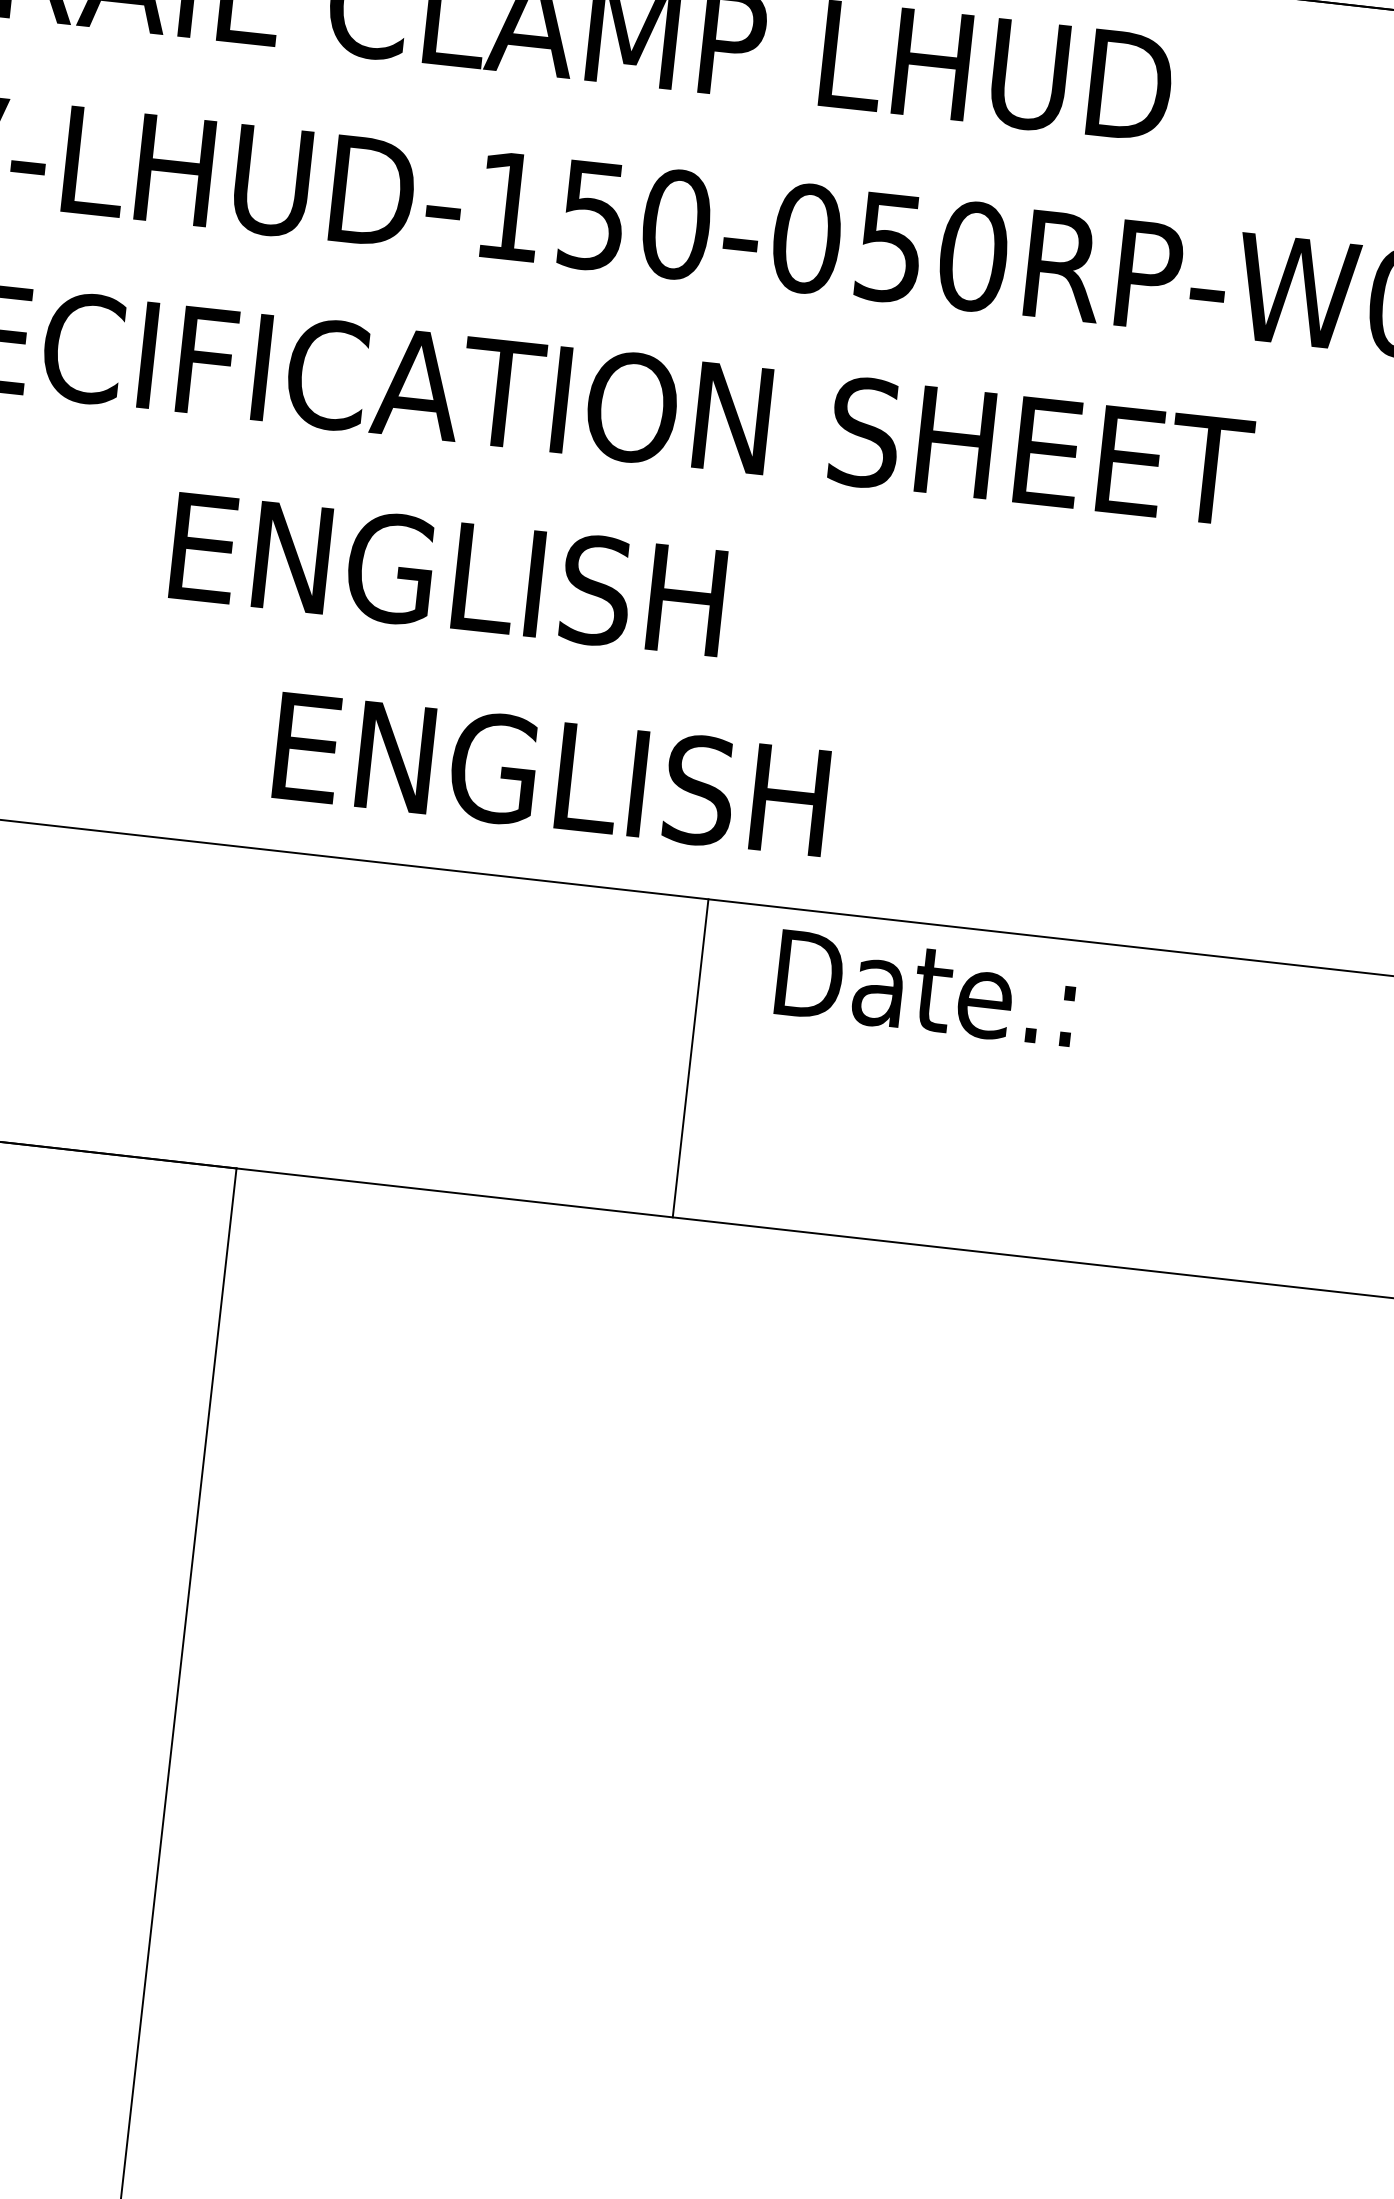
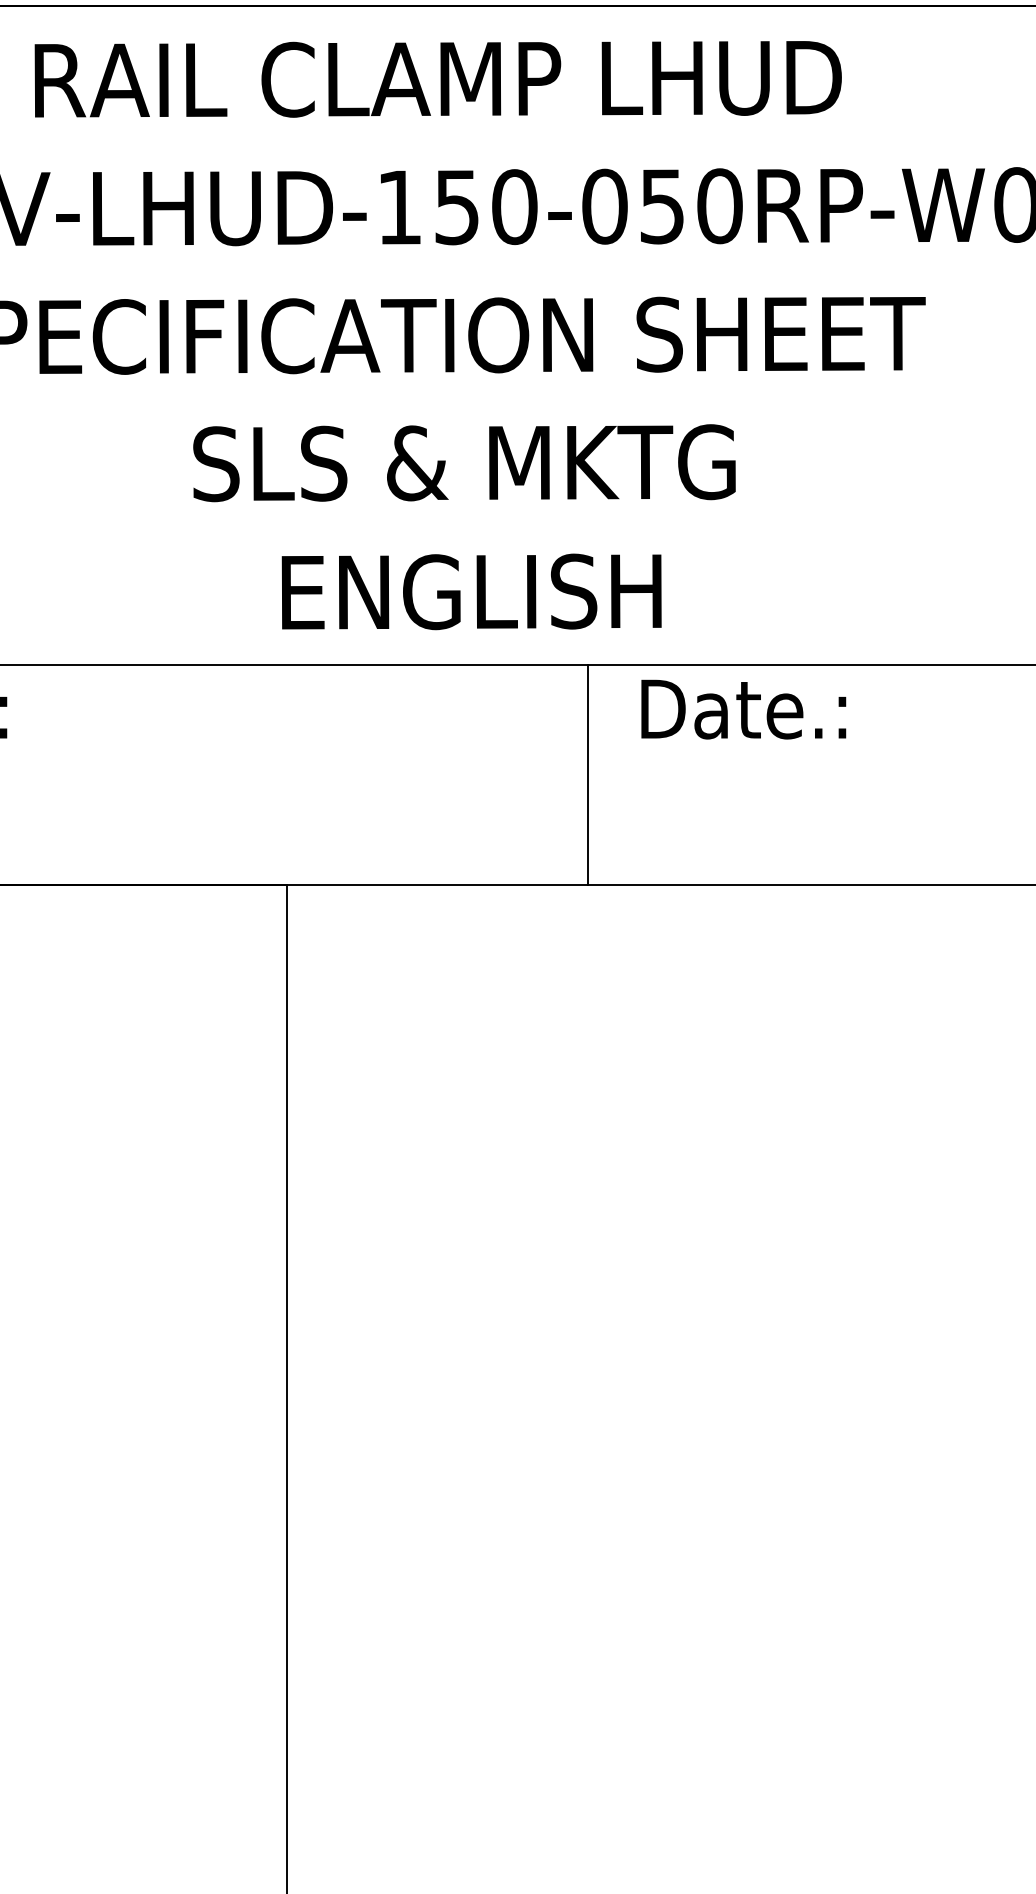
text: (561, 587) -> (464, 463), ENGLISH -> SLS & MKTG

